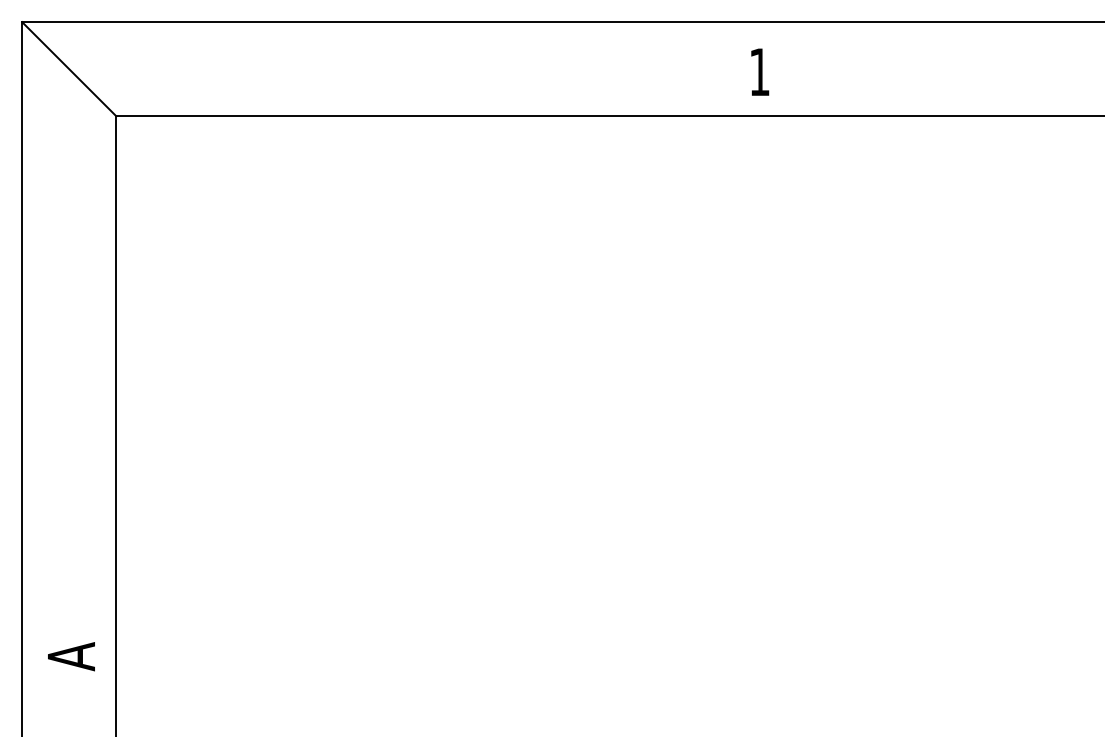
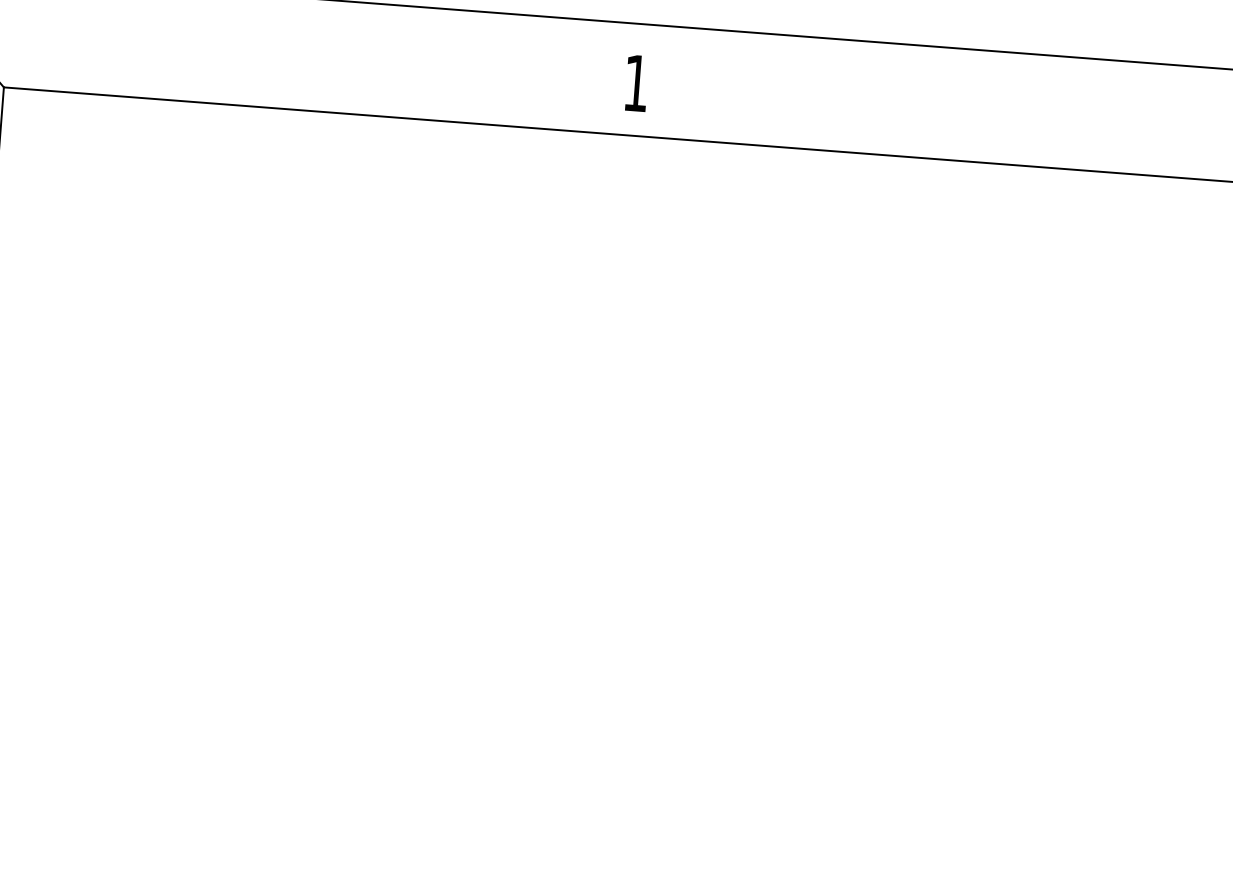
text: (760, 71) -> (637, 82), moved

